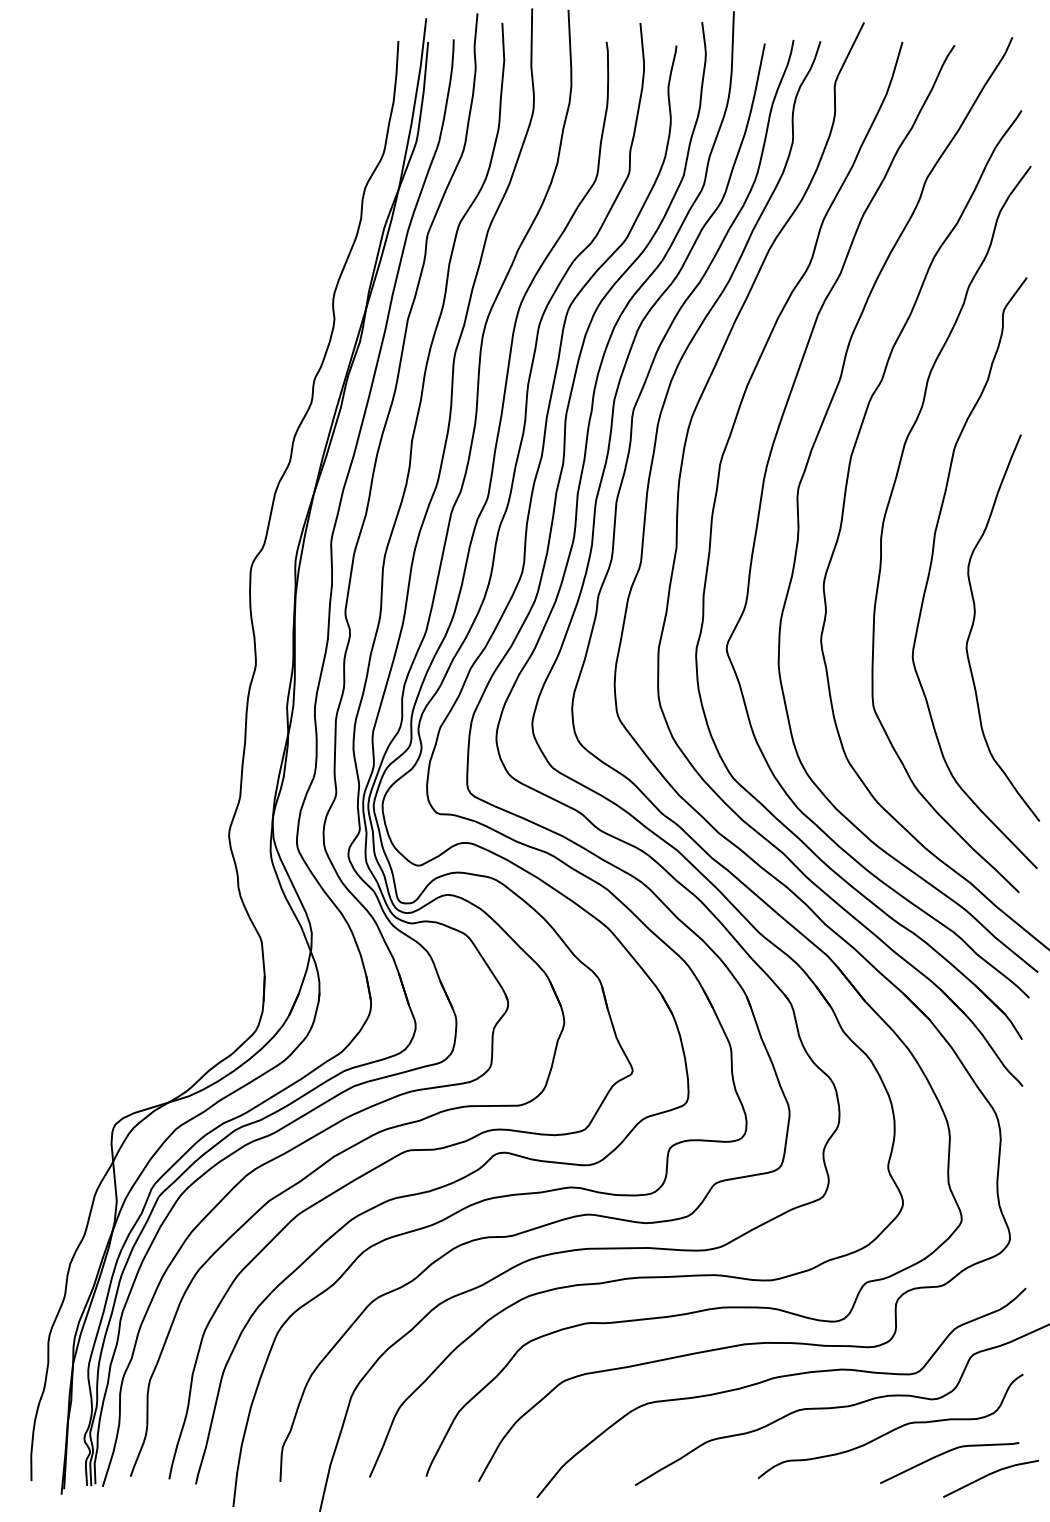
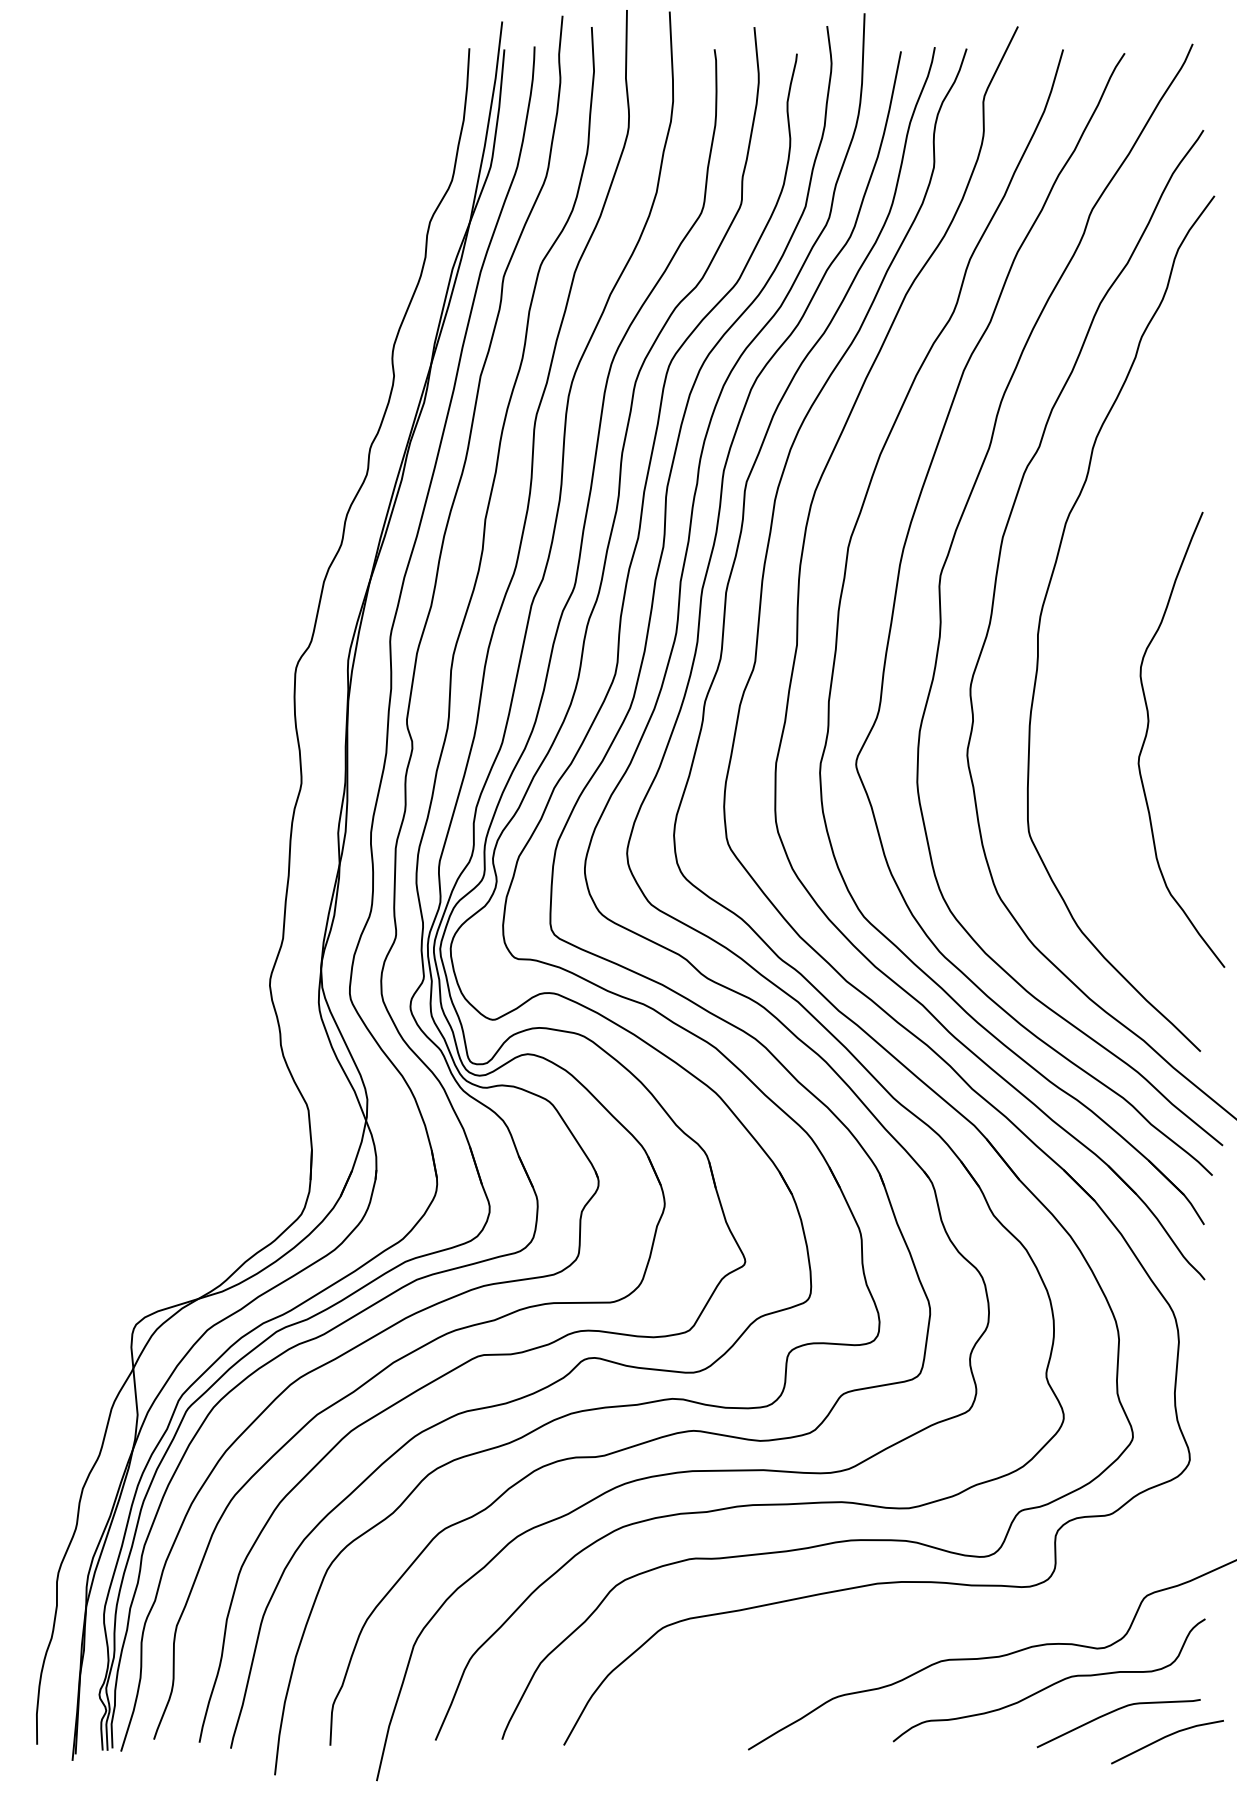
curve: (931, 565) -> (1097, 666), removed
curve: (778, 1378) -> (917, 1623), removed

